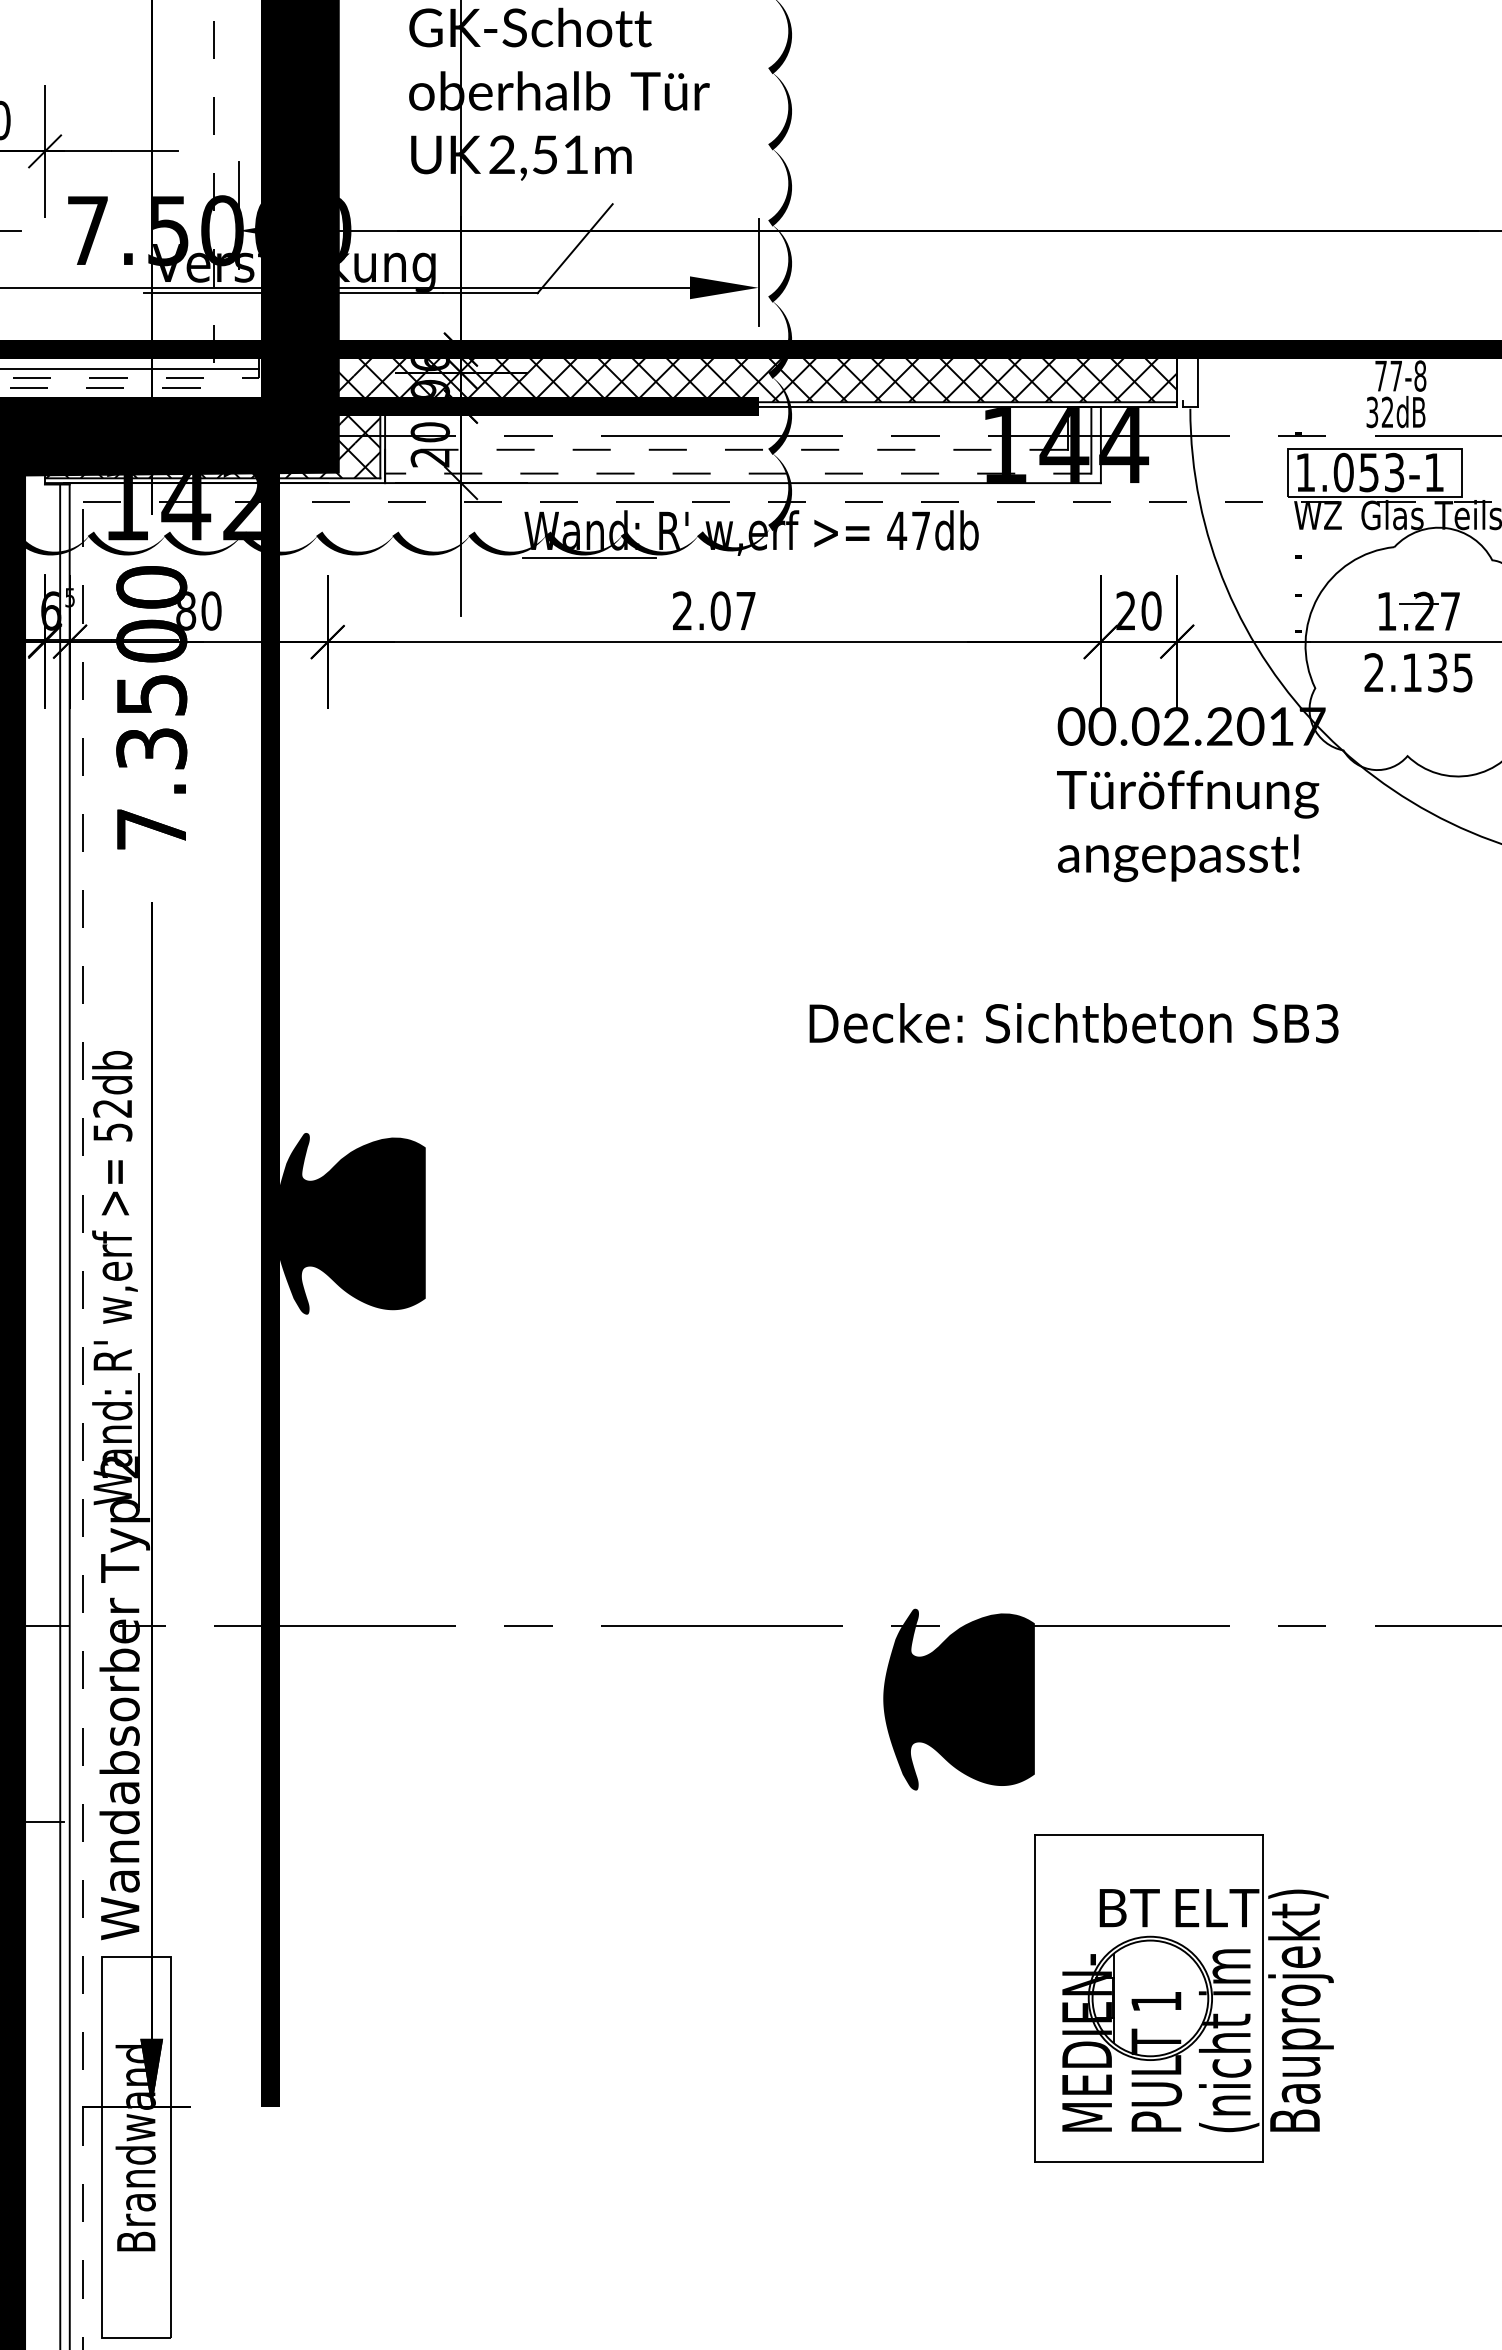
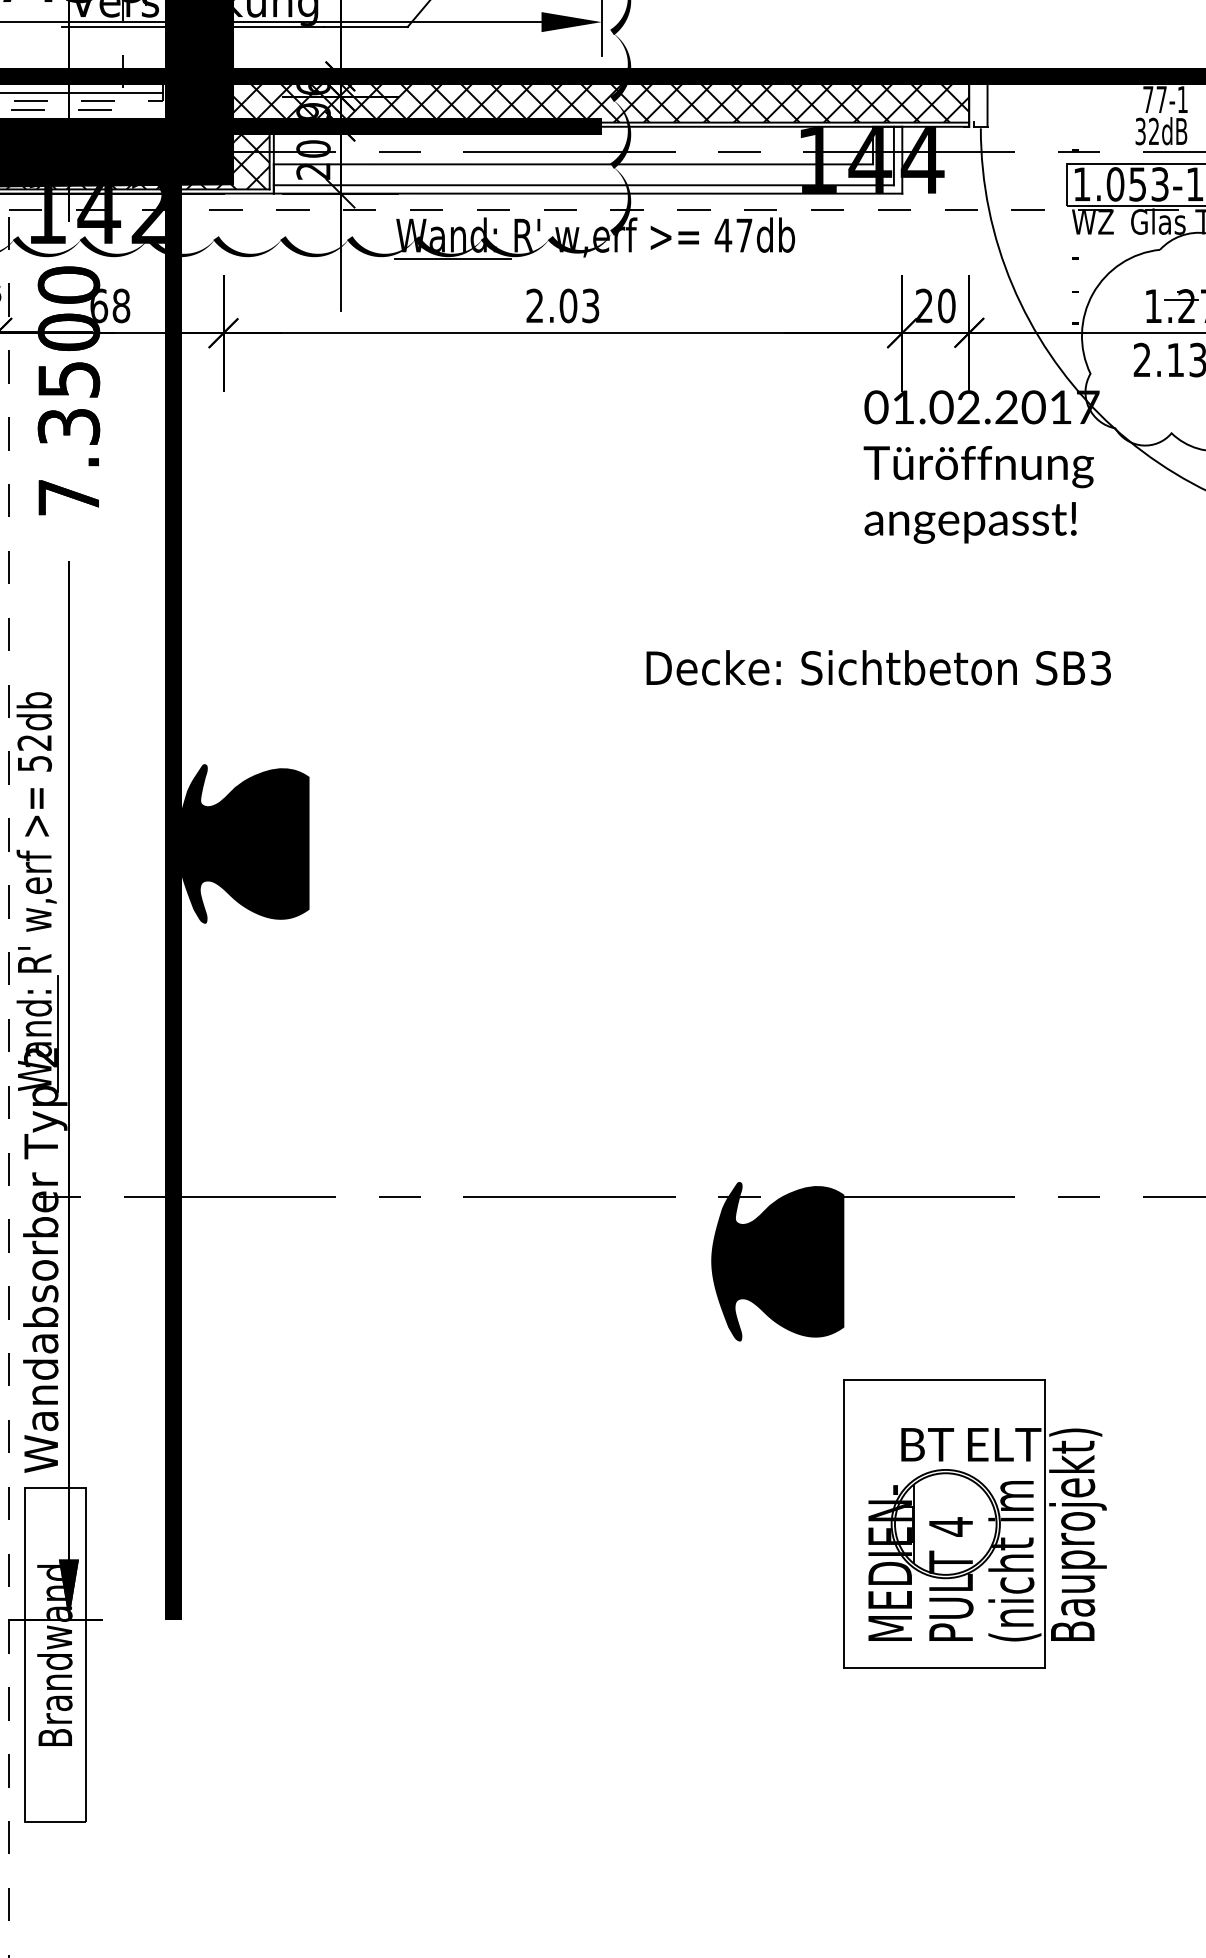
text: (1420, 375) -> (1182, 99), 77-8 -> 77-1
line: (725, 449) -> (572, 164), dashed -> solid
line: (737, 473) -> (583, 185), dashed -> solid
text: (198, 610) -> (110, 305), 80 -> 68
text: (745, 610) -> (590, 305), 2.07 -> 2.03
text: (1102, 726) -> (903, 407), 00.02.2017 -> 01.02.2017
text: (1156, 2001) -> (951, 1526), 1 -> 4

